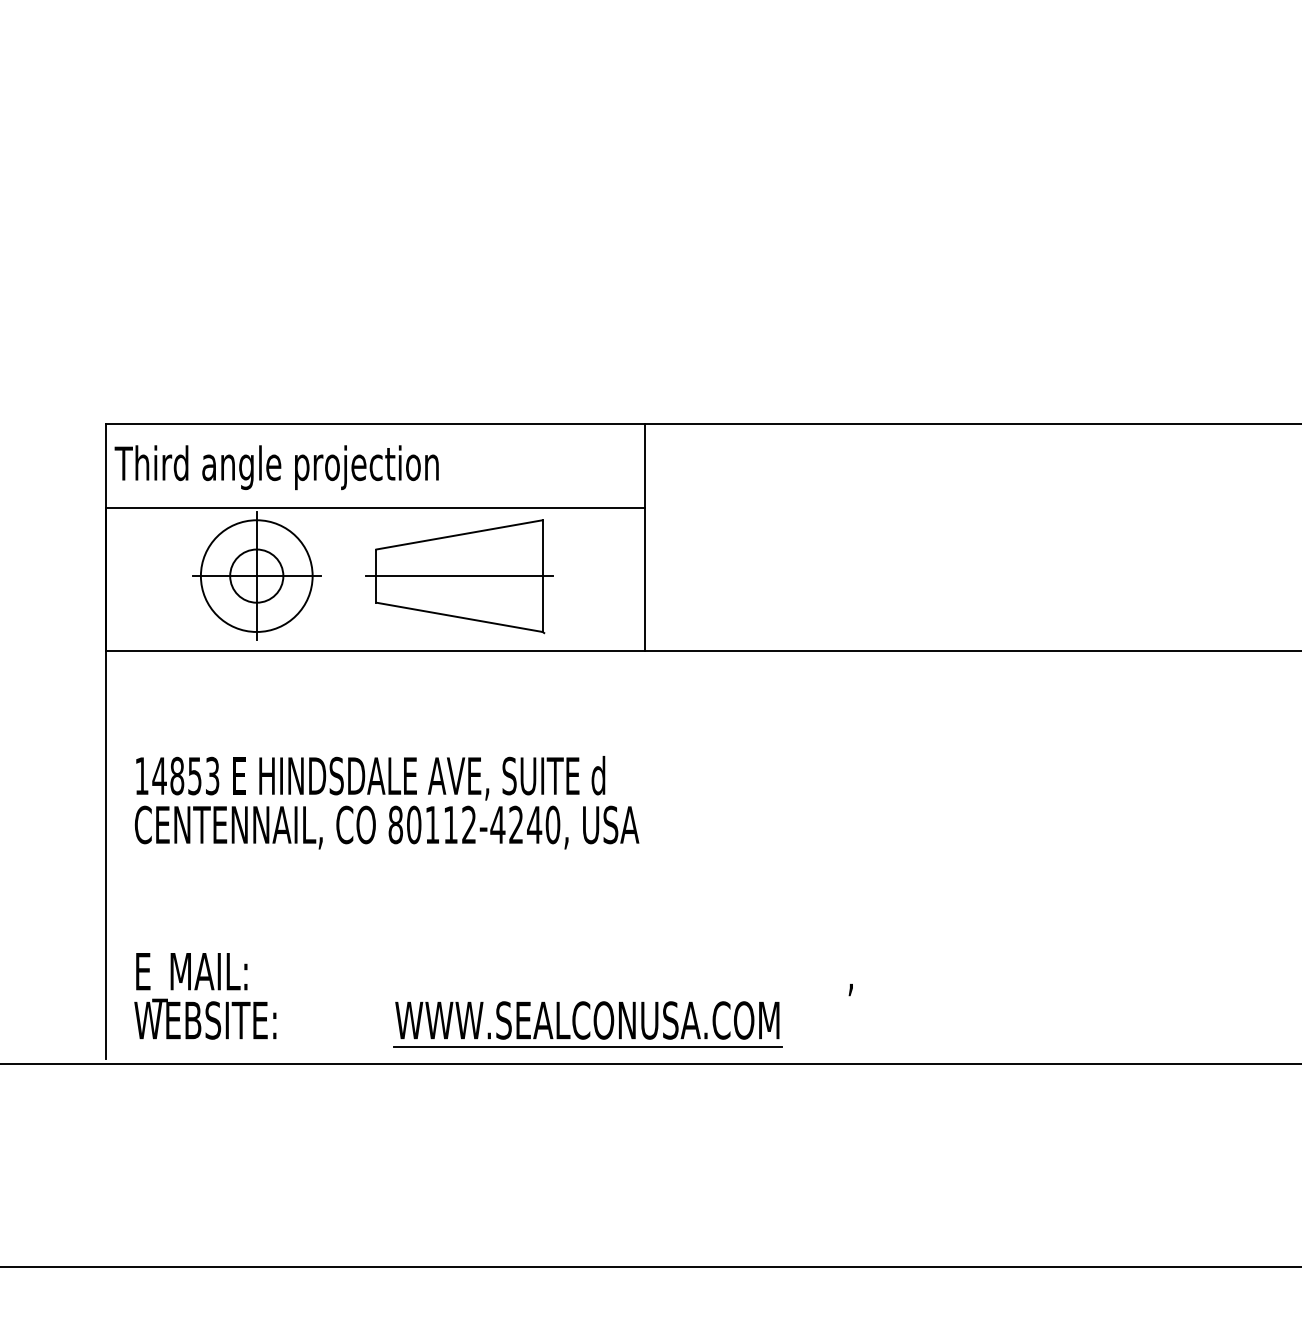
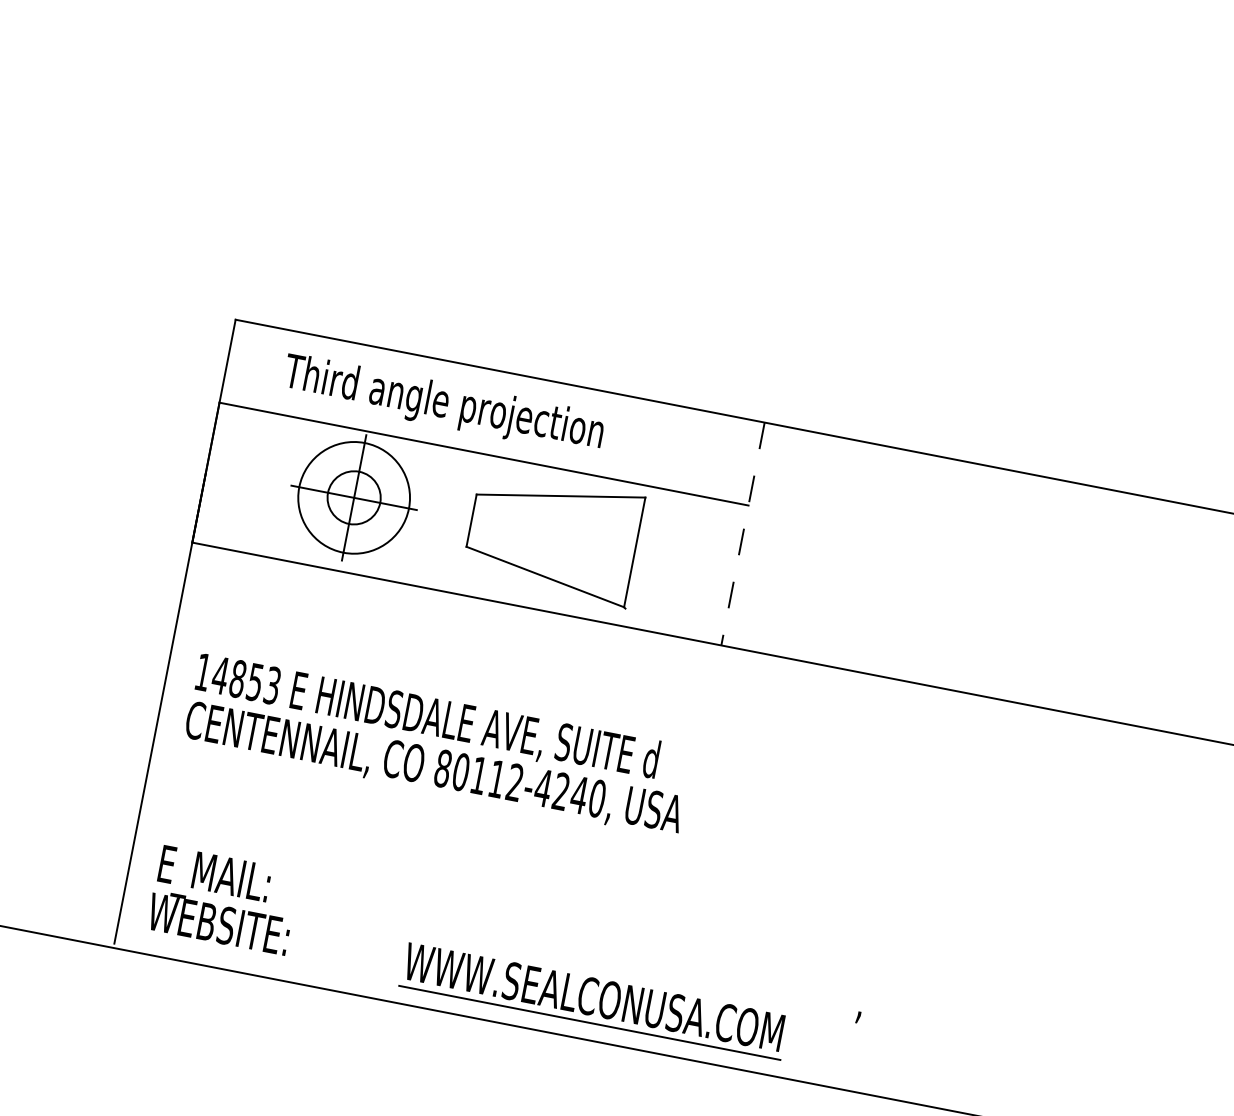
text: (276, 467) -> (443, 404), moved
line: (645, 537) -> (743, 534), solid -> dashed
line: (459, 576) -> (553, 536), removed

